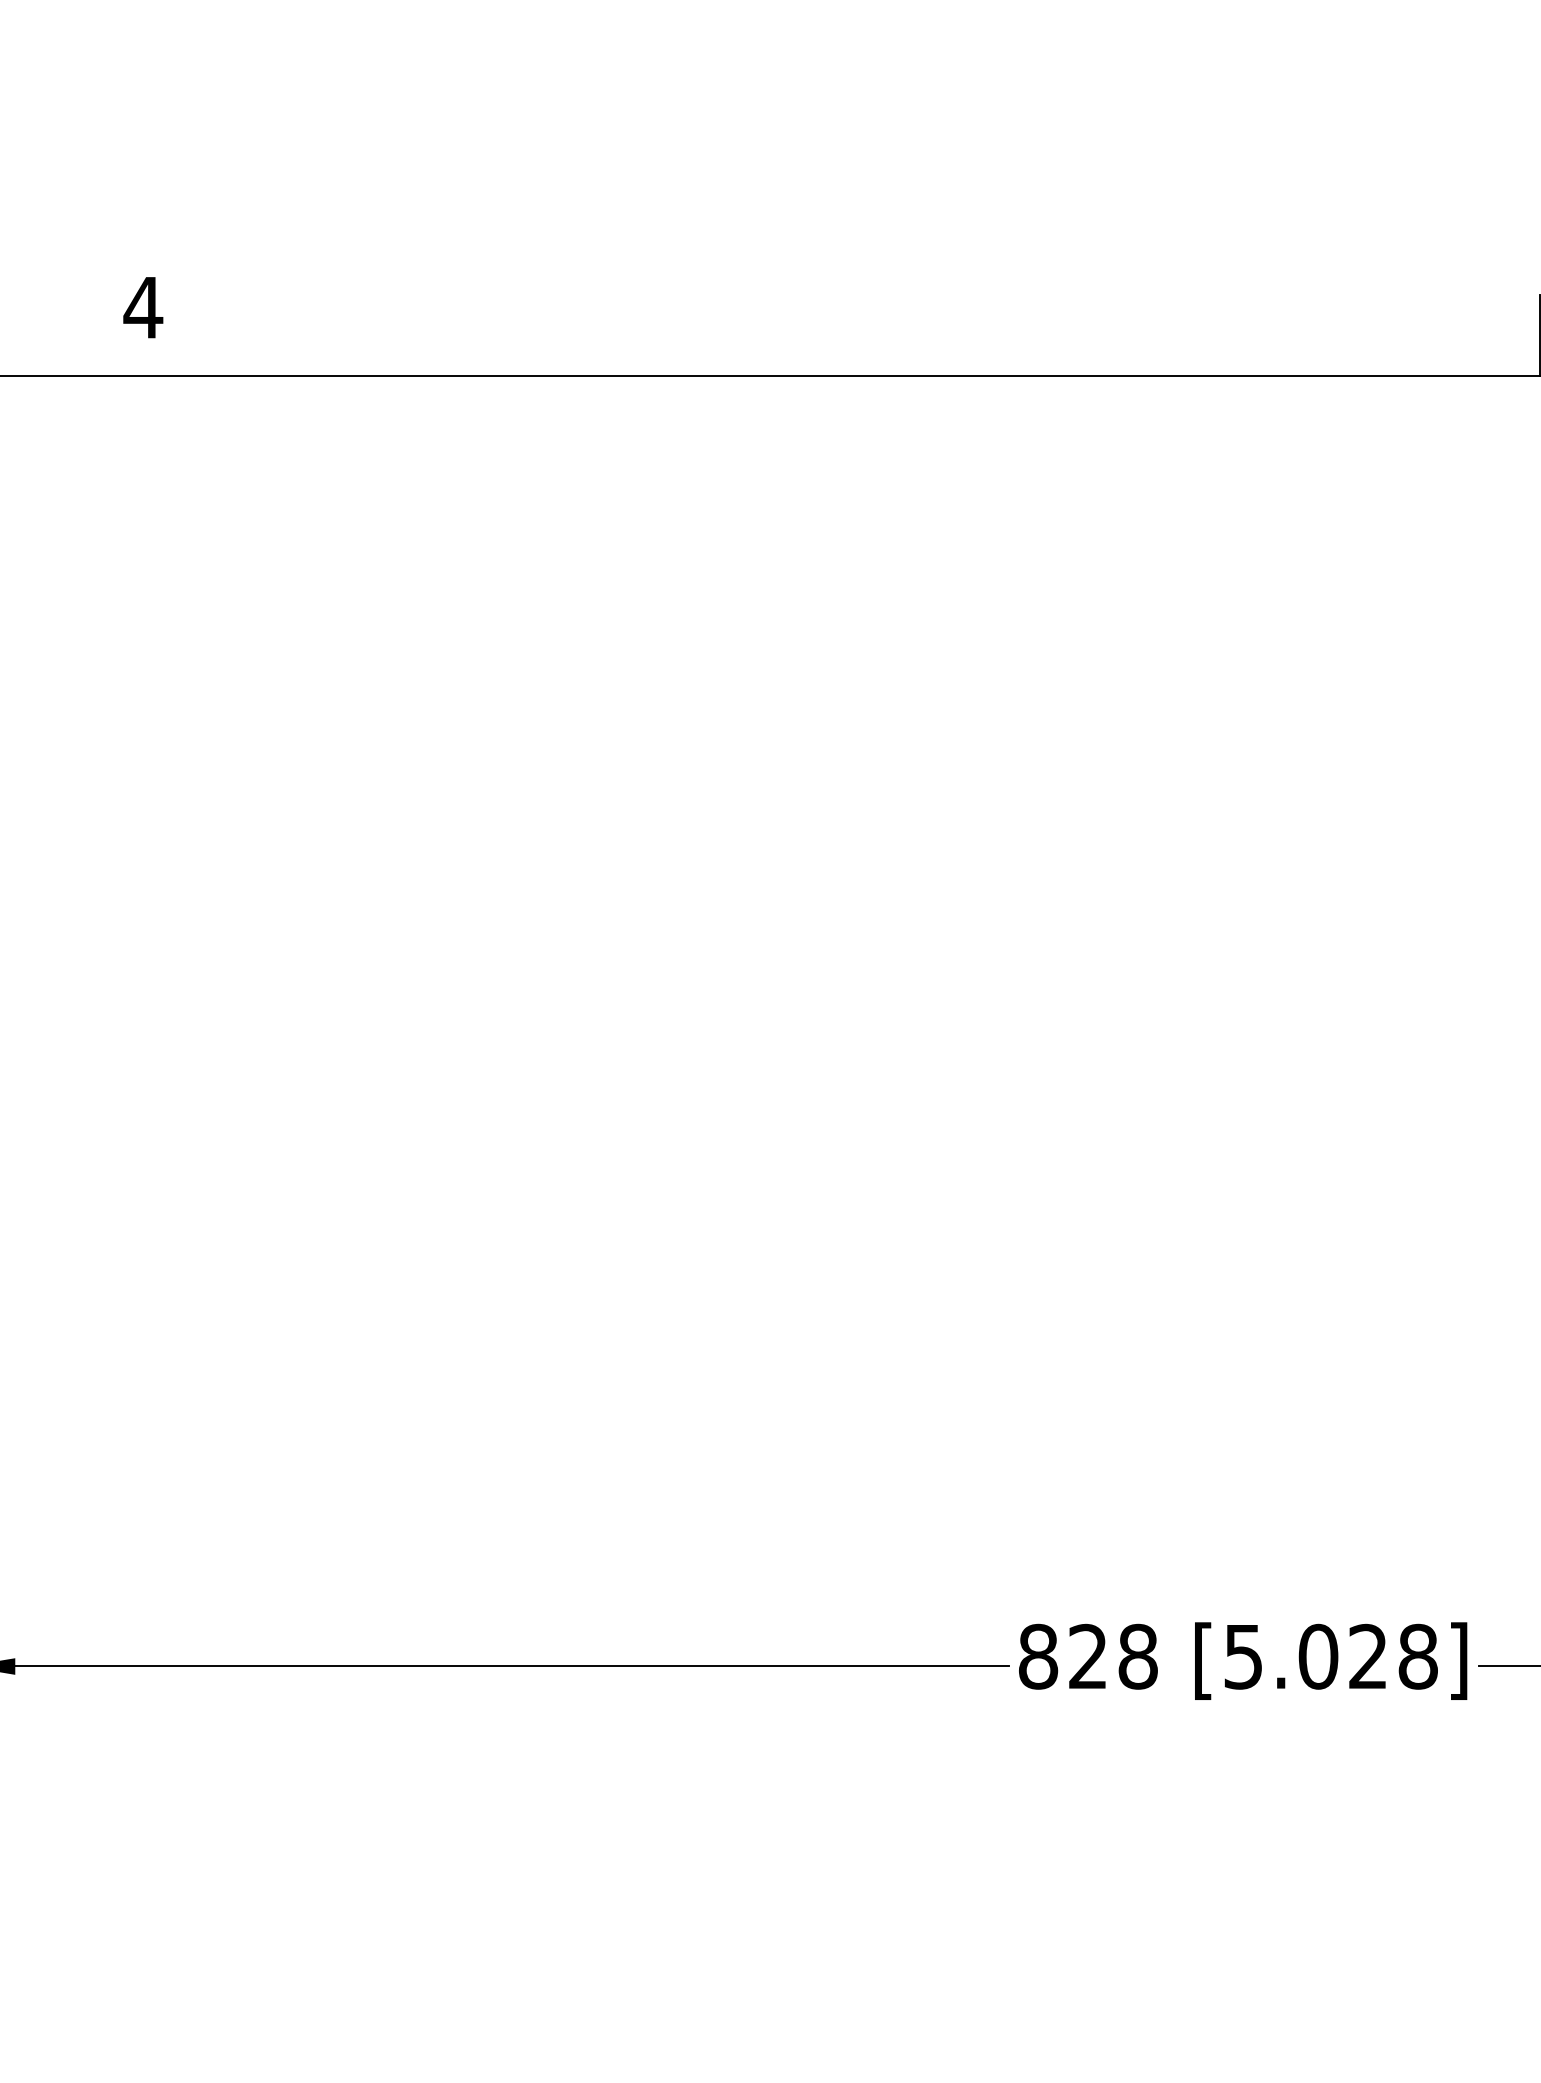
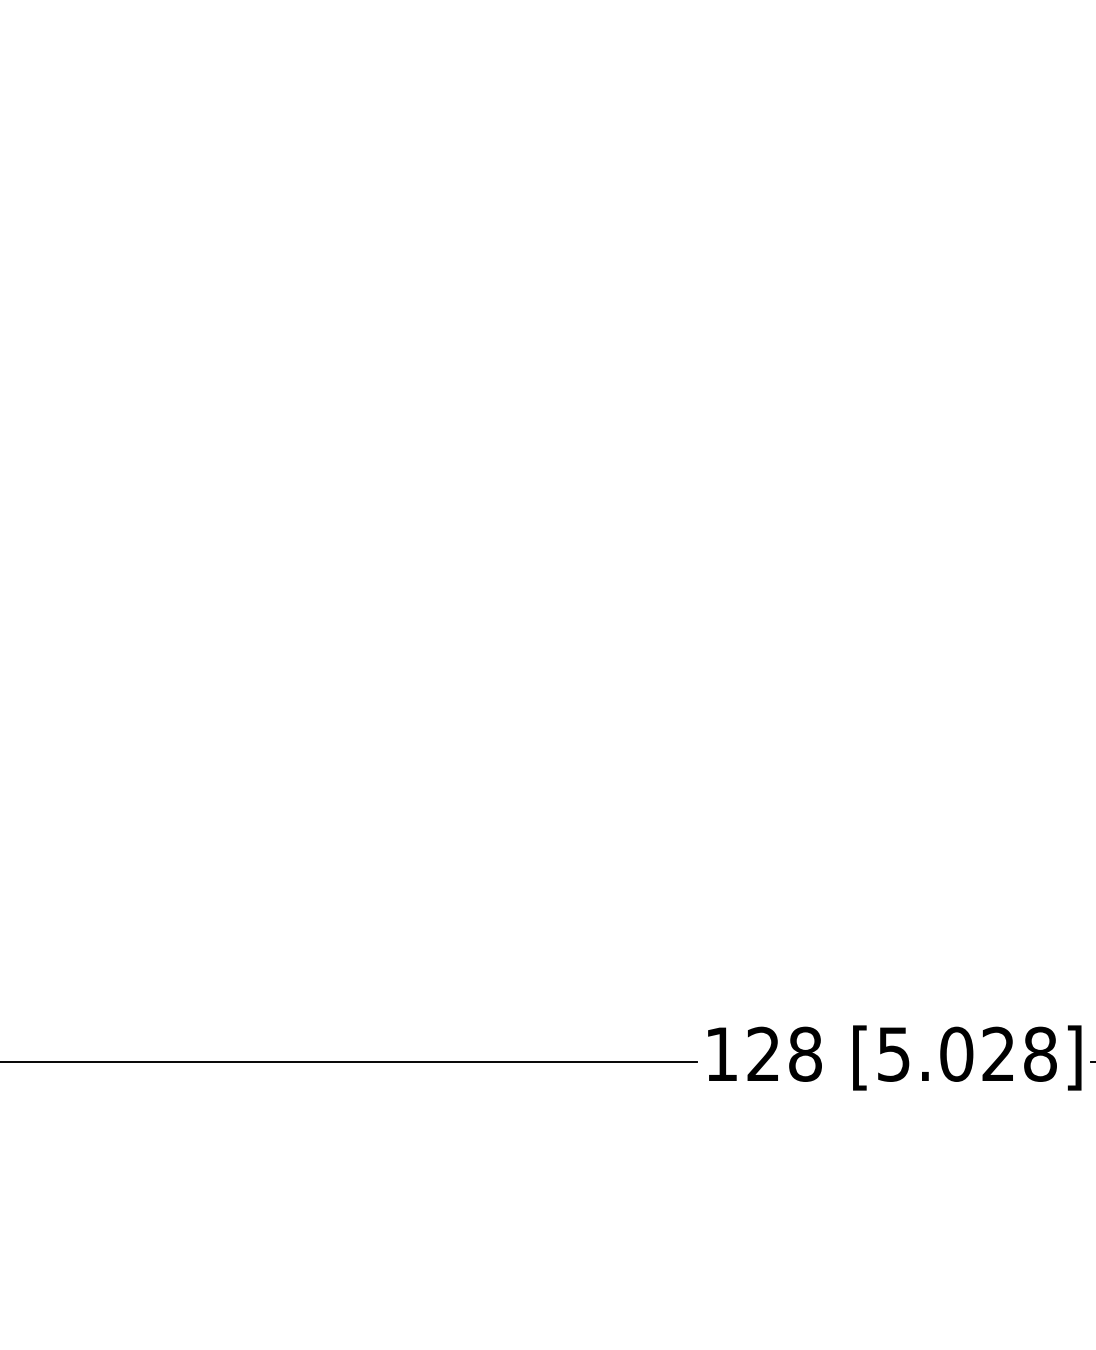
text: (1038, 1656) -> (721, 1054), 828 -> 128

